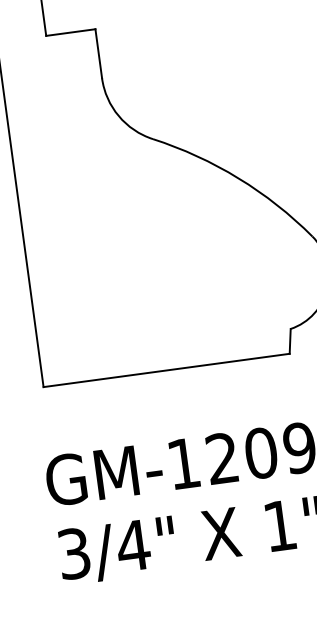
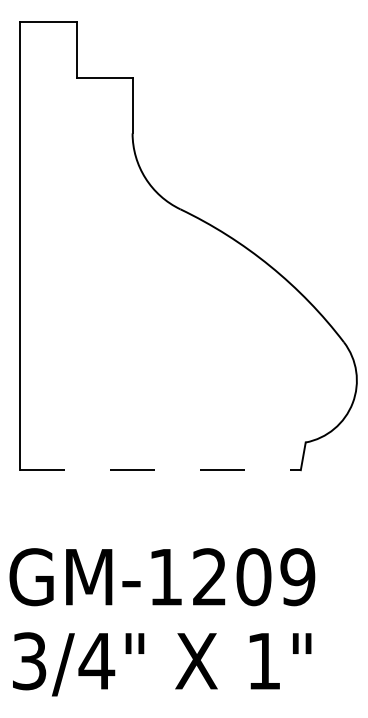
line: (167, 370) -> (161, 470), solid -> dashed

